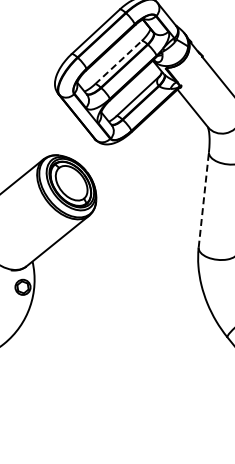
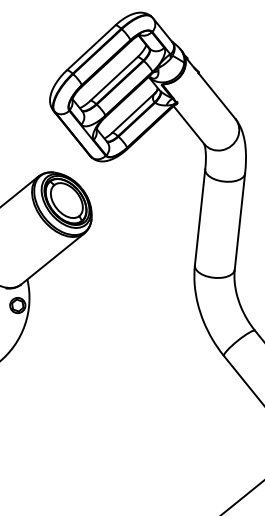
line: (118, 62) -> (114, 78), dashed -> solid
line: (204, 199) -> (200, 216), dashed -> solid

